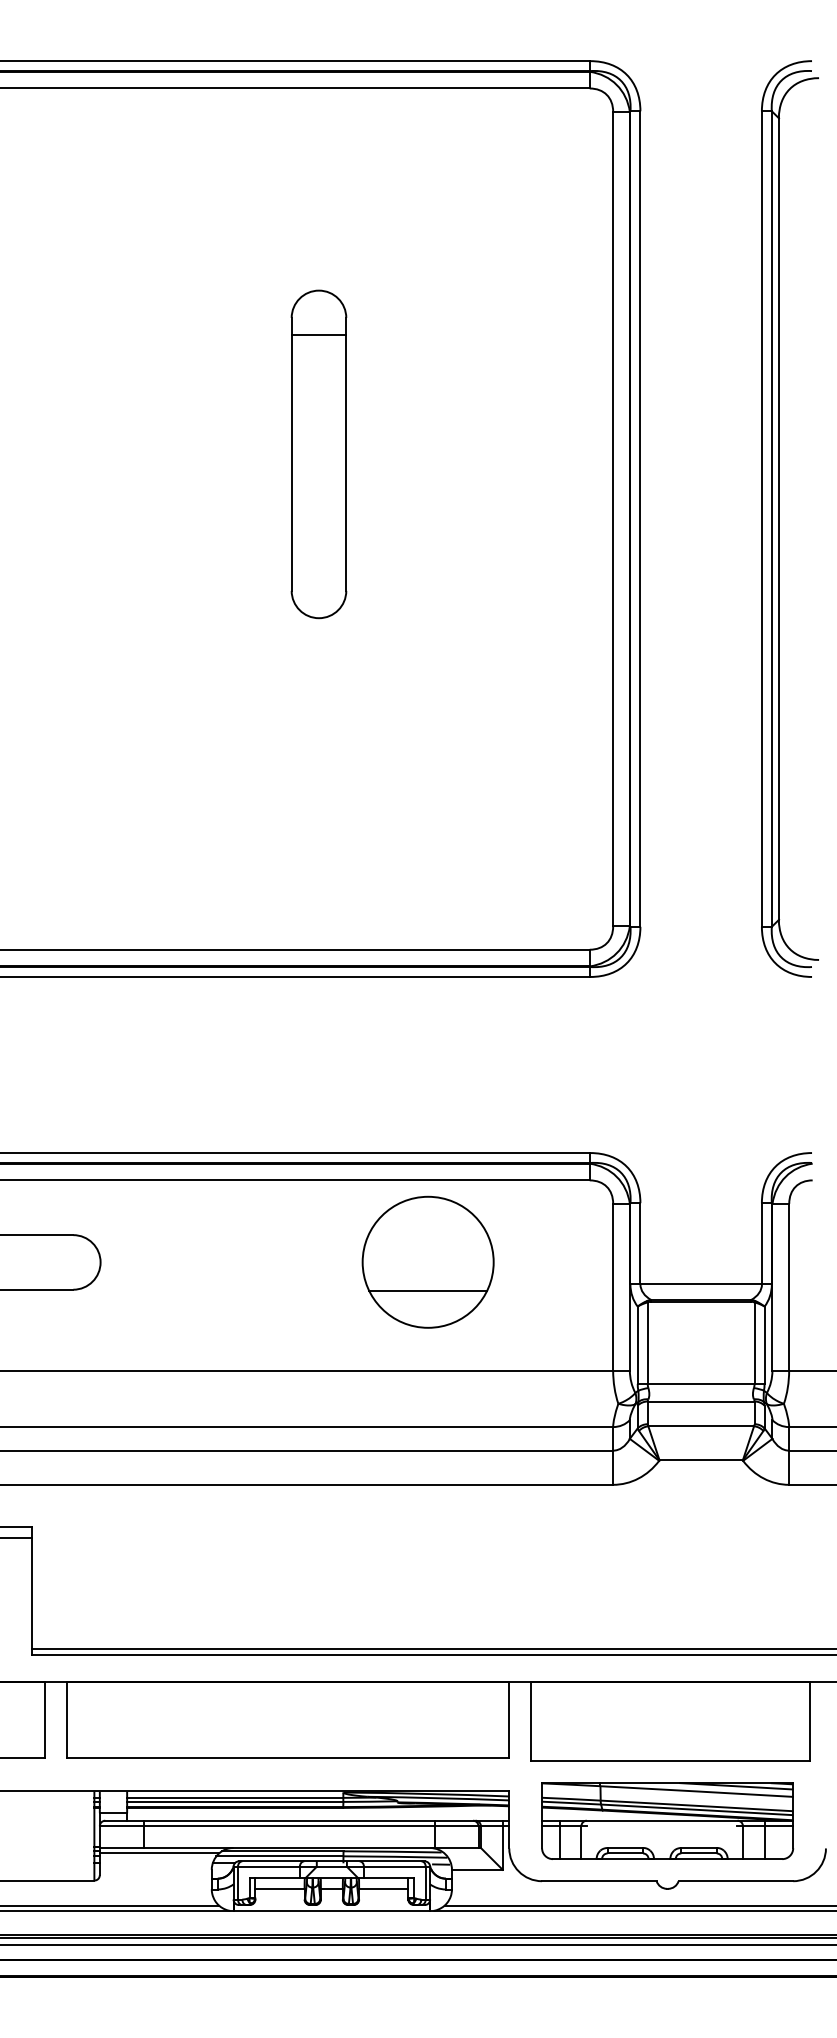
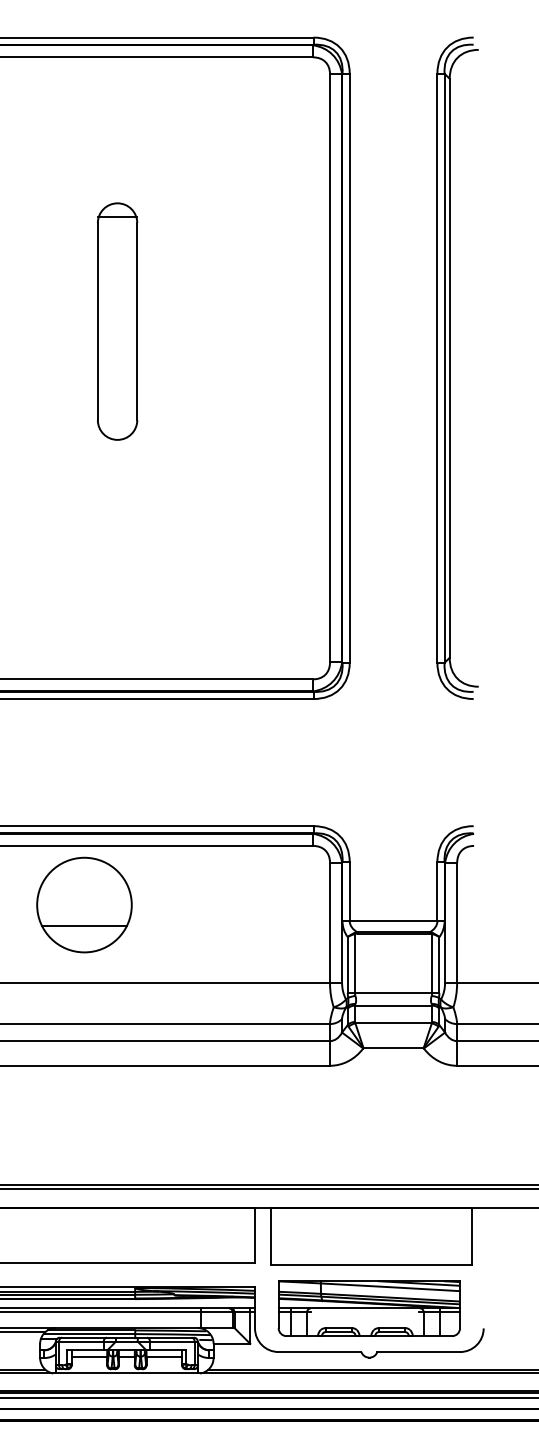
line: (318, 335) -> (117, 216), moved
part: (427, 1261) -> (83, 904), moved

